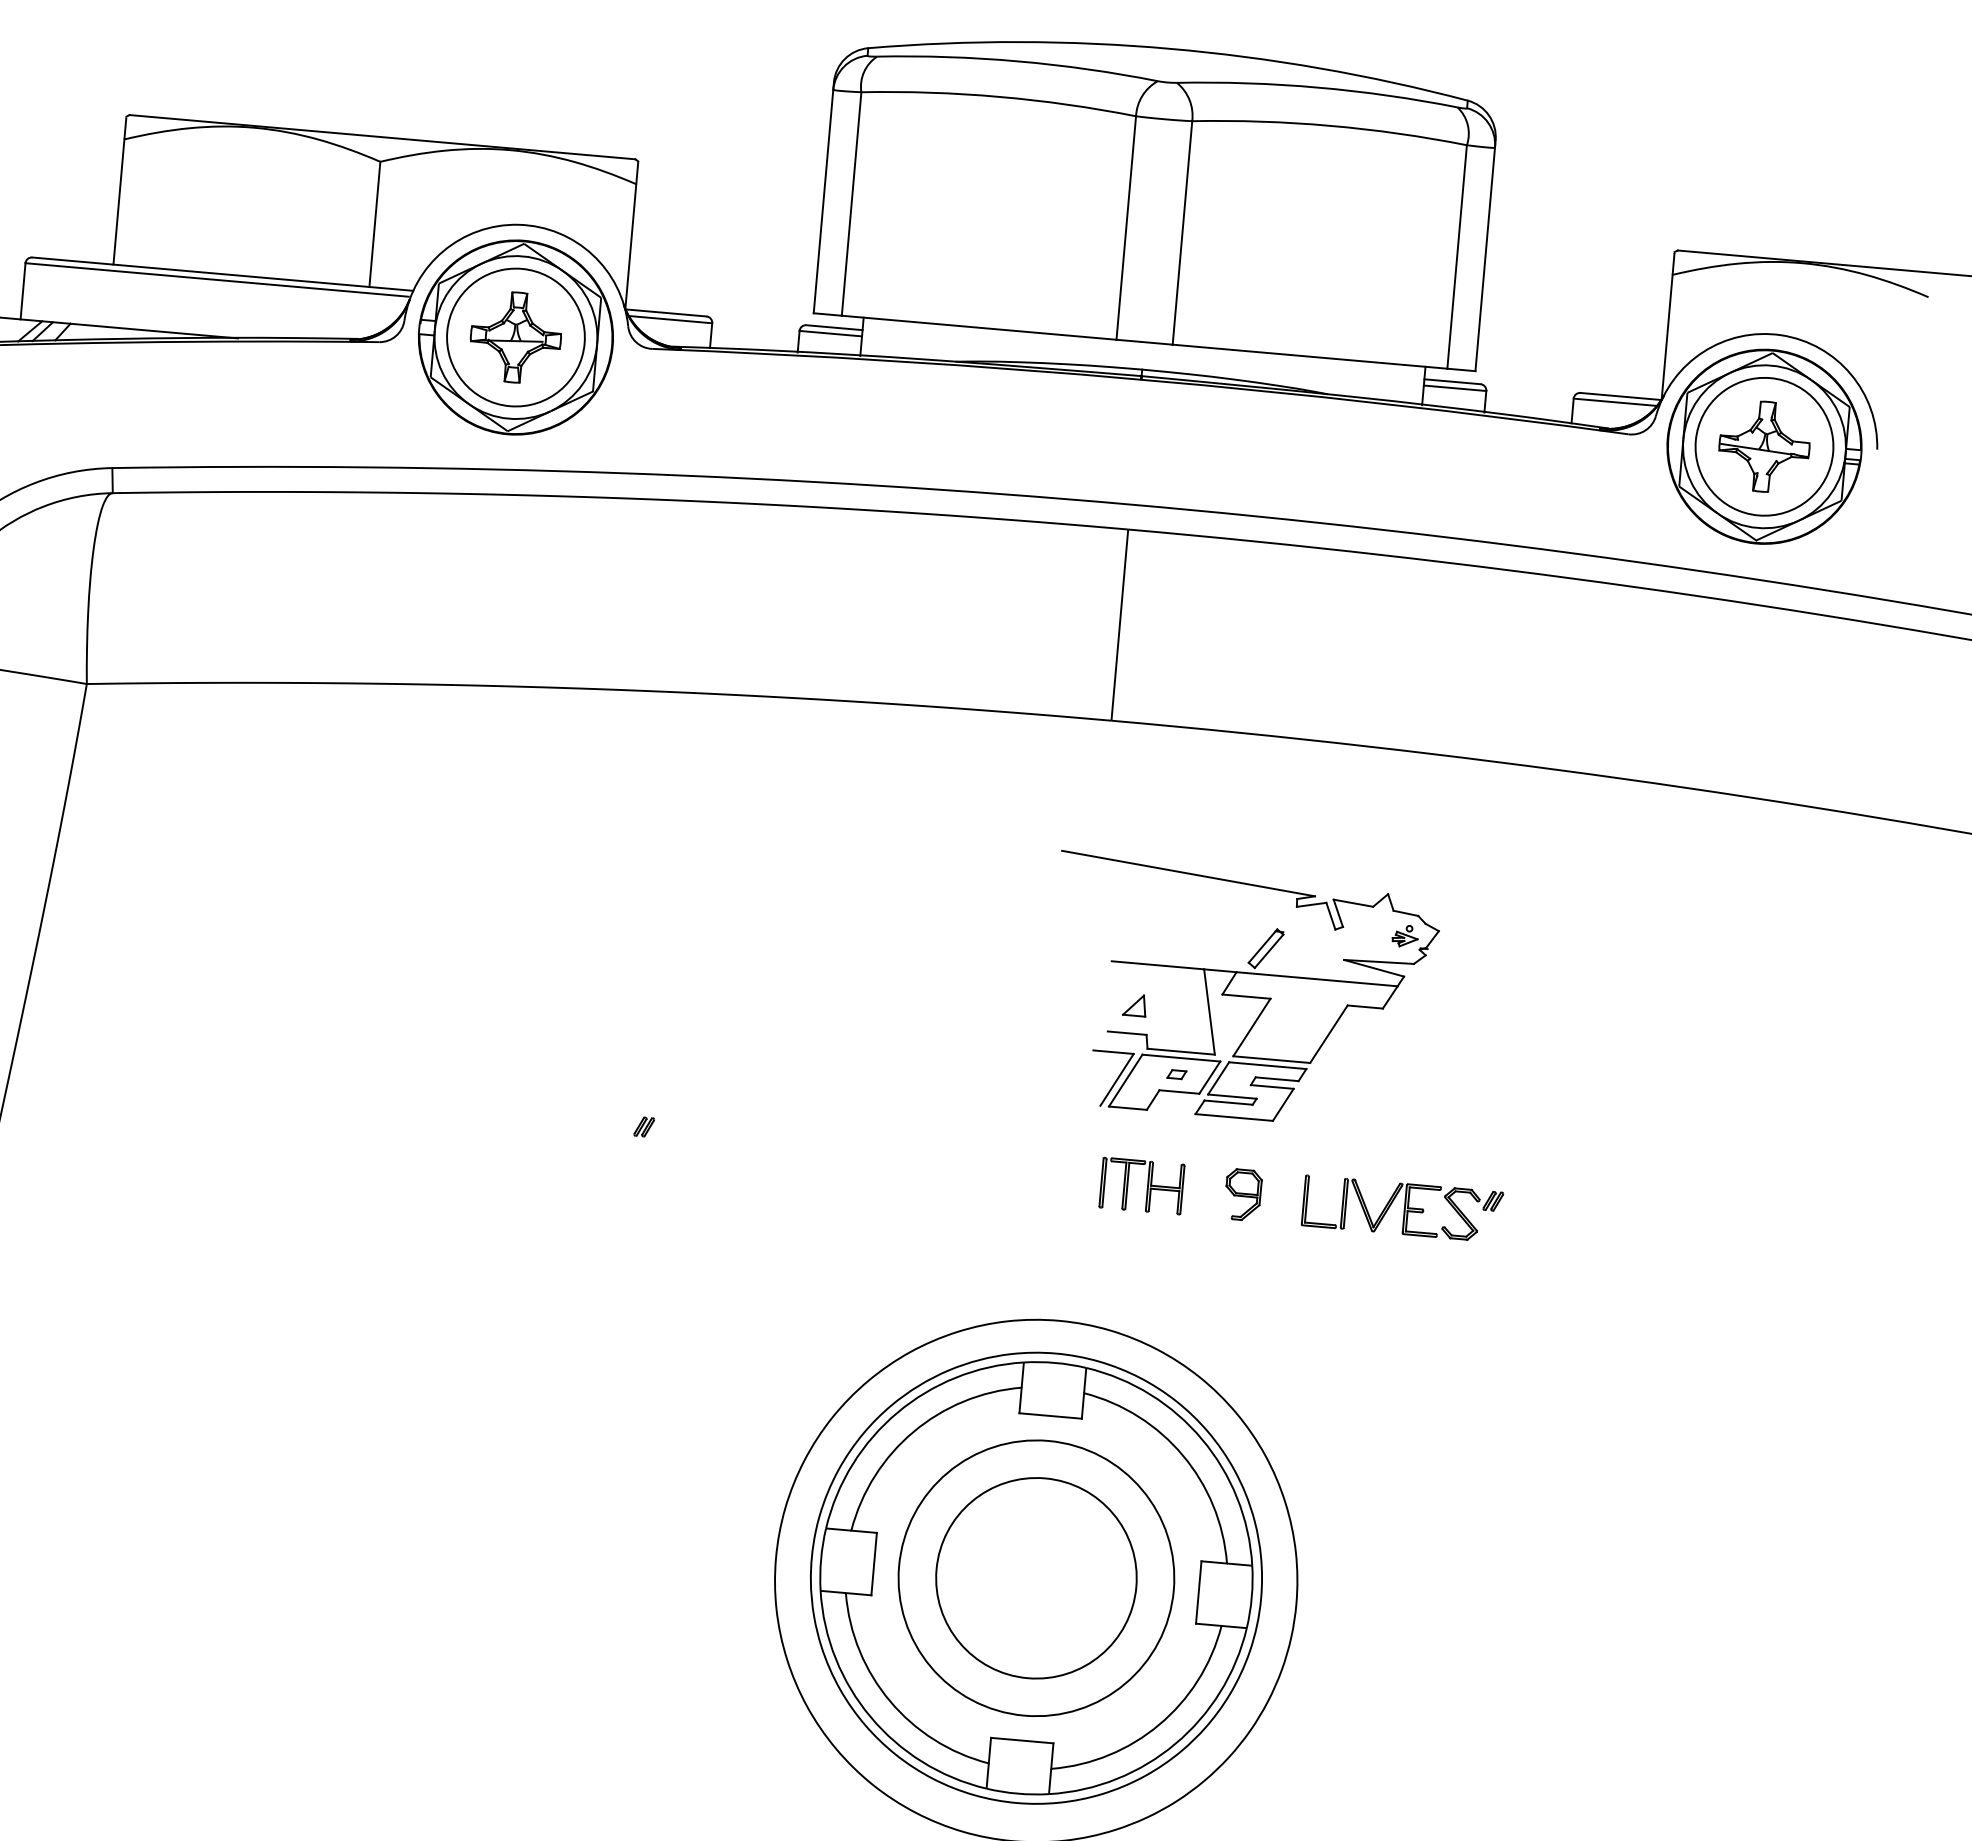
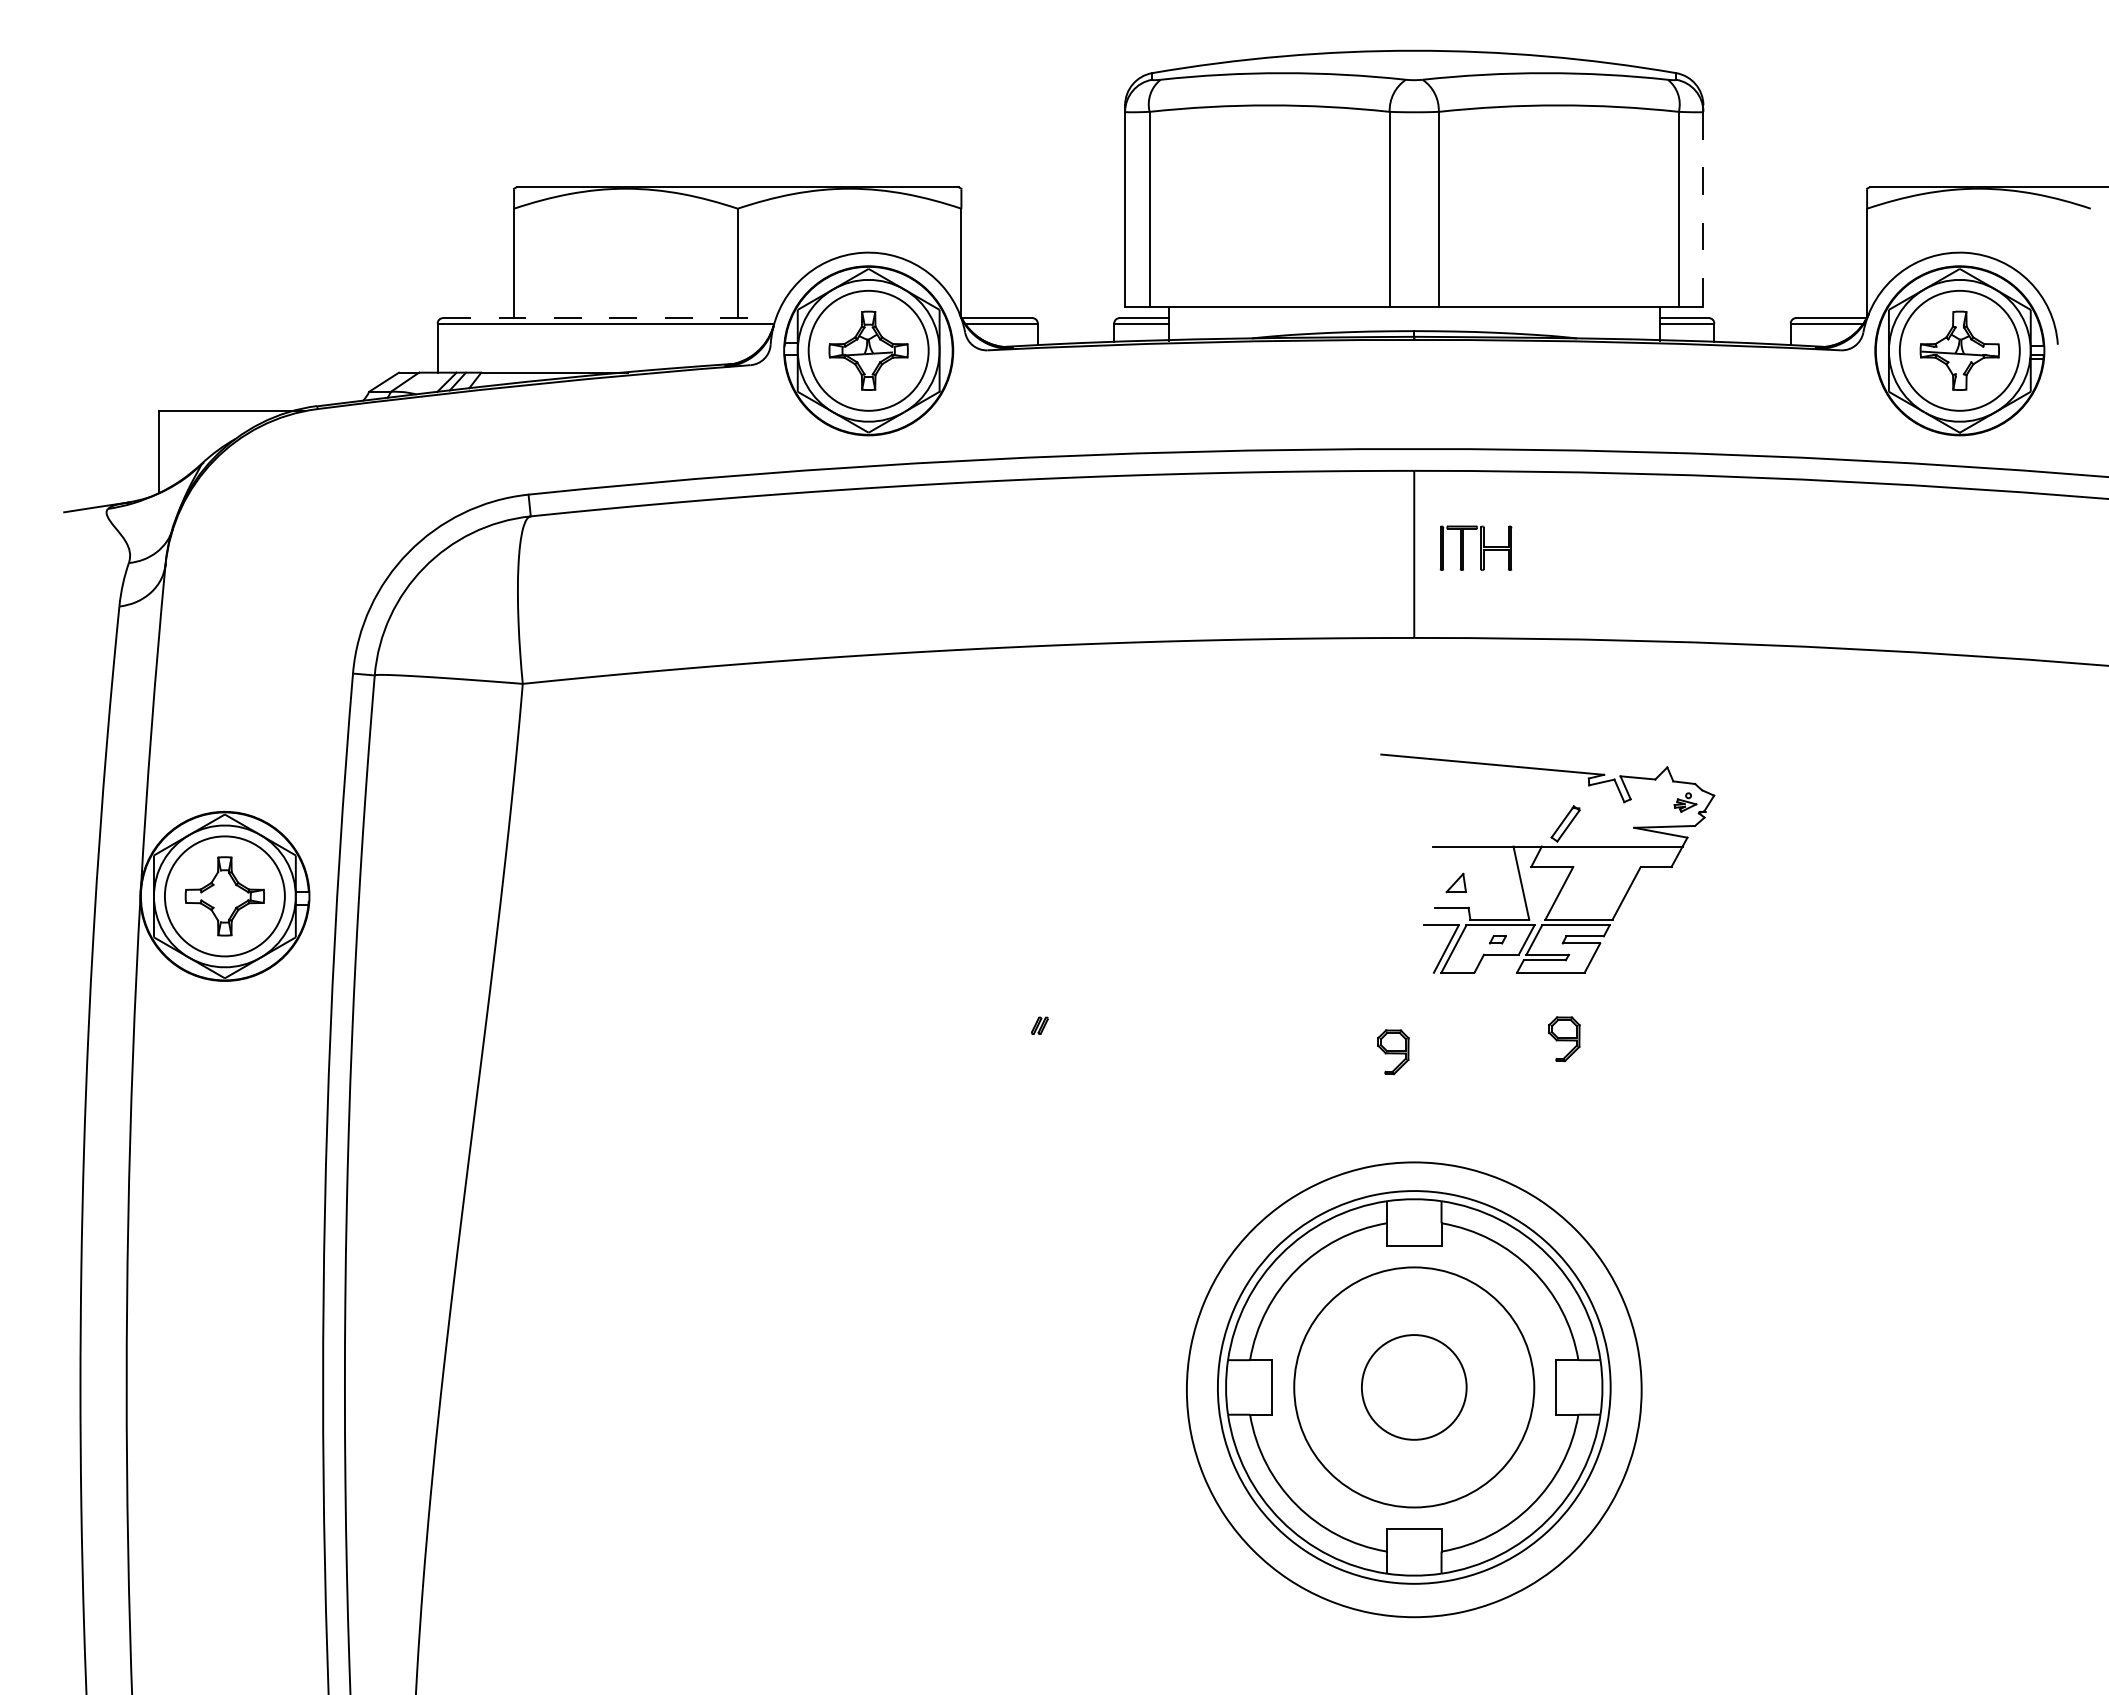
line: (1485, 259) -> (1703, 209), solid -> dashed
line: (223, 274) -> (610, 318), solid -> dashed
part: (1141, 1185) -> (1475, 547), moved
part: (1046, 1192) -> (1393, 1052), added
part: (1402, 1209) -> (1703, 1039), removed
circle: (1035, 1578) -> (1413, 1387), size x0.6

